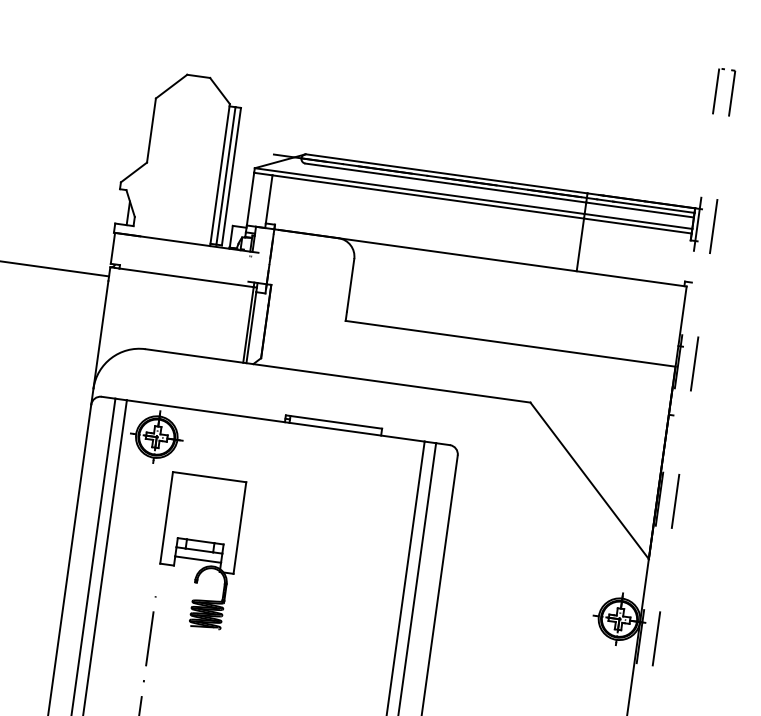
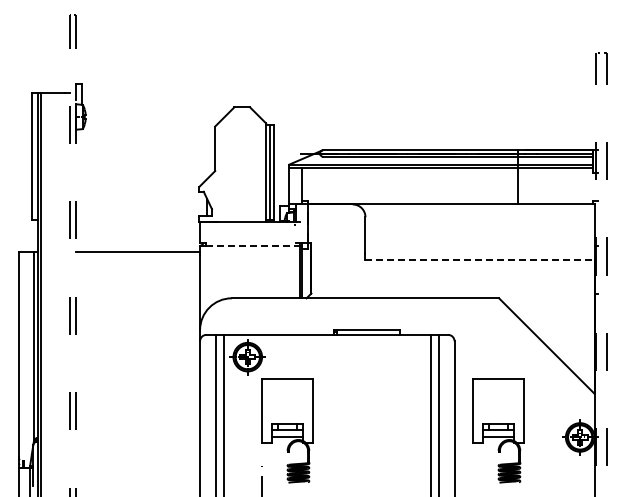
line: (187, 277) -> (253, 245), solid -> dashed
line: (509, 344) -> (479, 260), solid -> dashed
part: (503, 592) -> (498, 430), added

